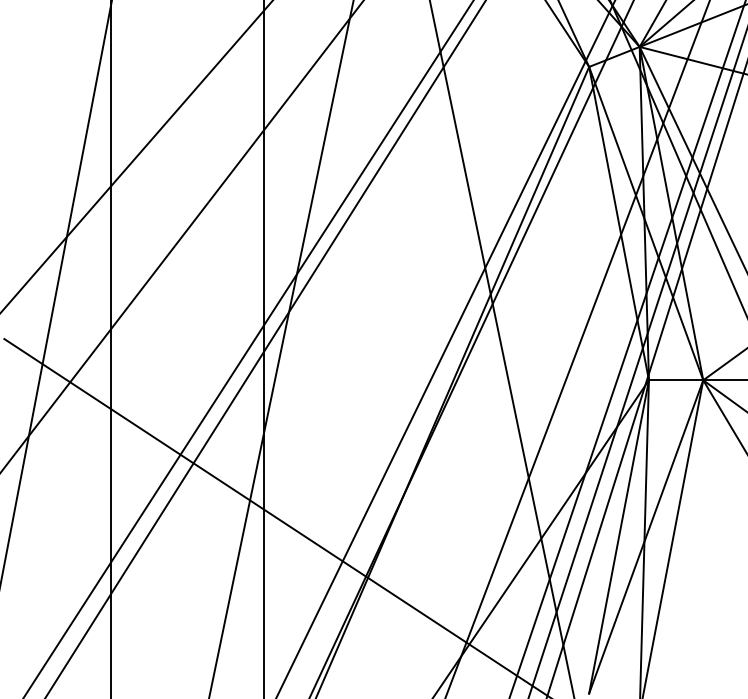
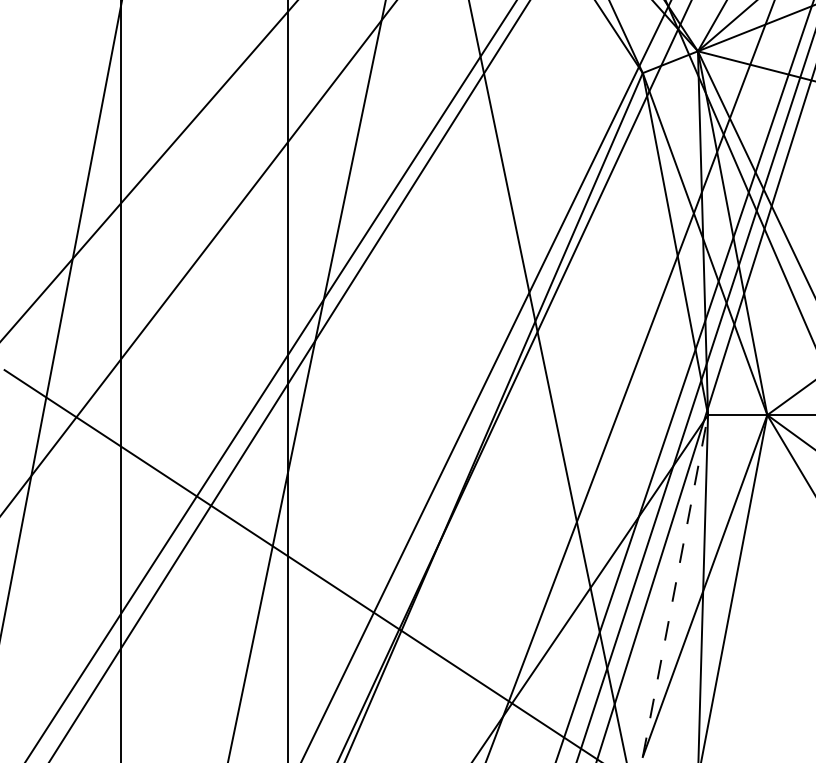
line: (619, 536) -> (675, 585), solid -> dashed

